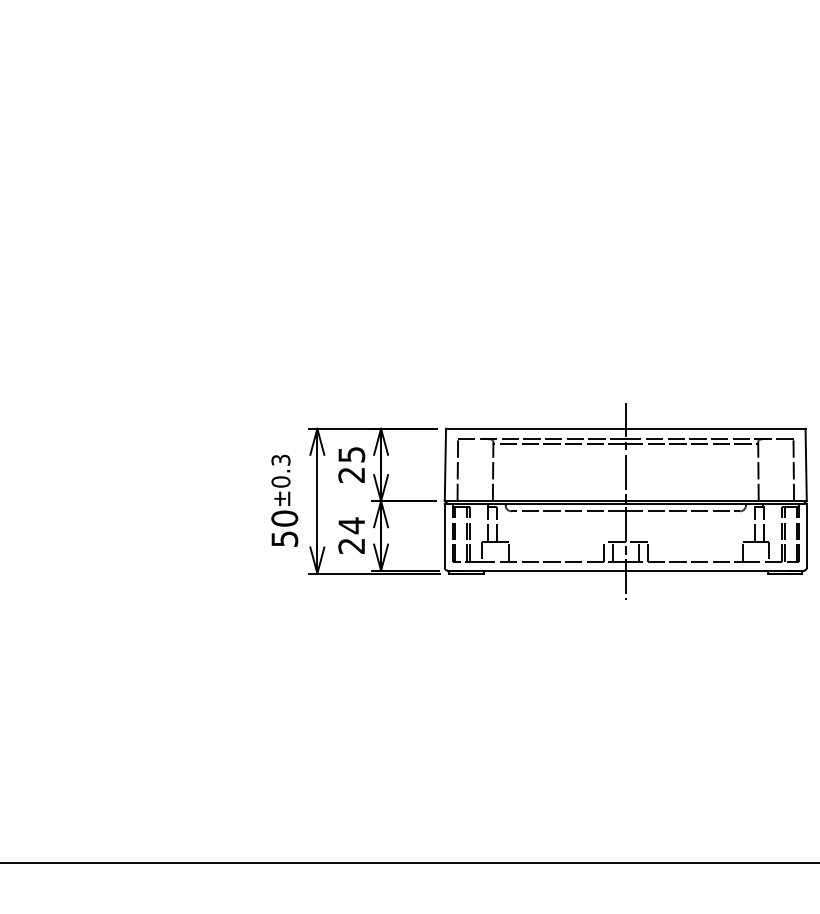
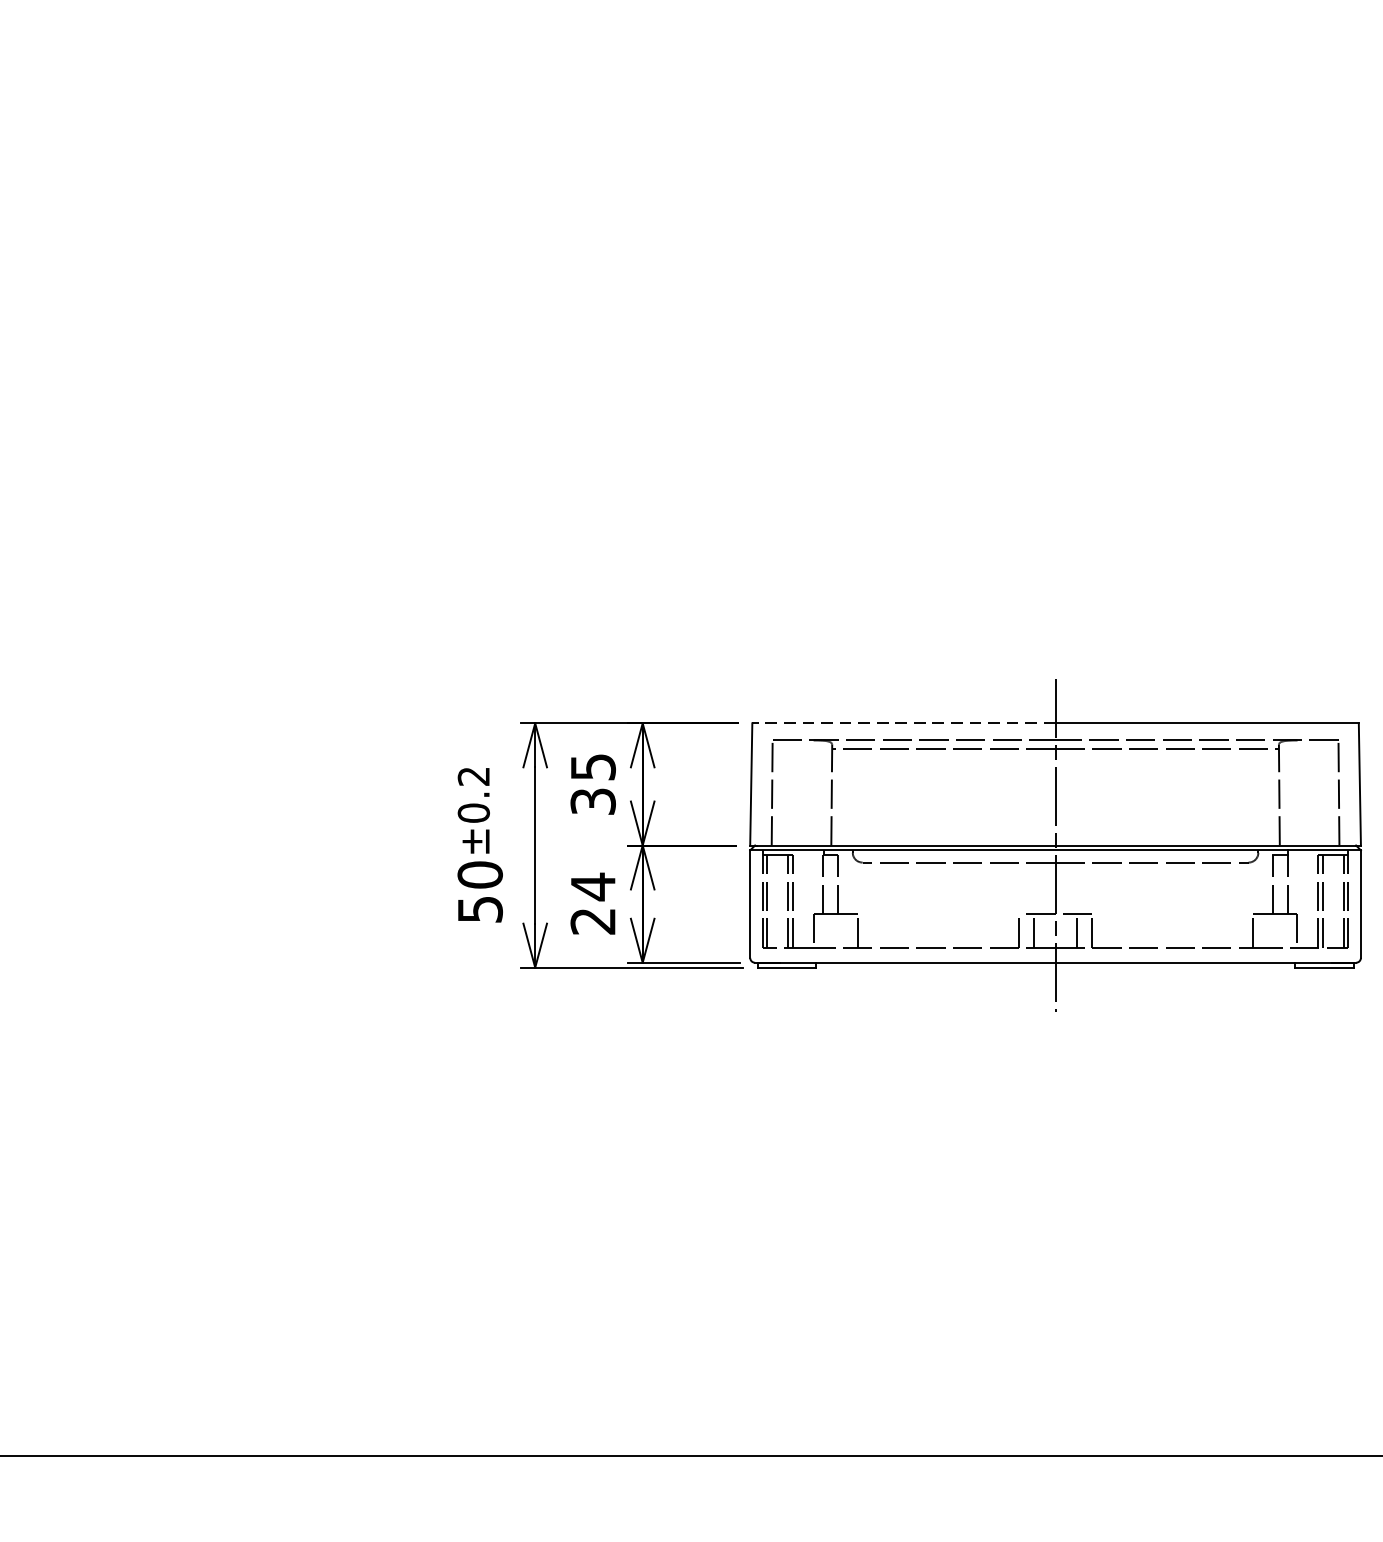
line: (535, 428) -> (903, 722), solid -> dashed
text: (280, 459) -> (473, 775), ±0.3 -> ±0.2
text: (351, 474) -> (592, 800), 25 -> 35

